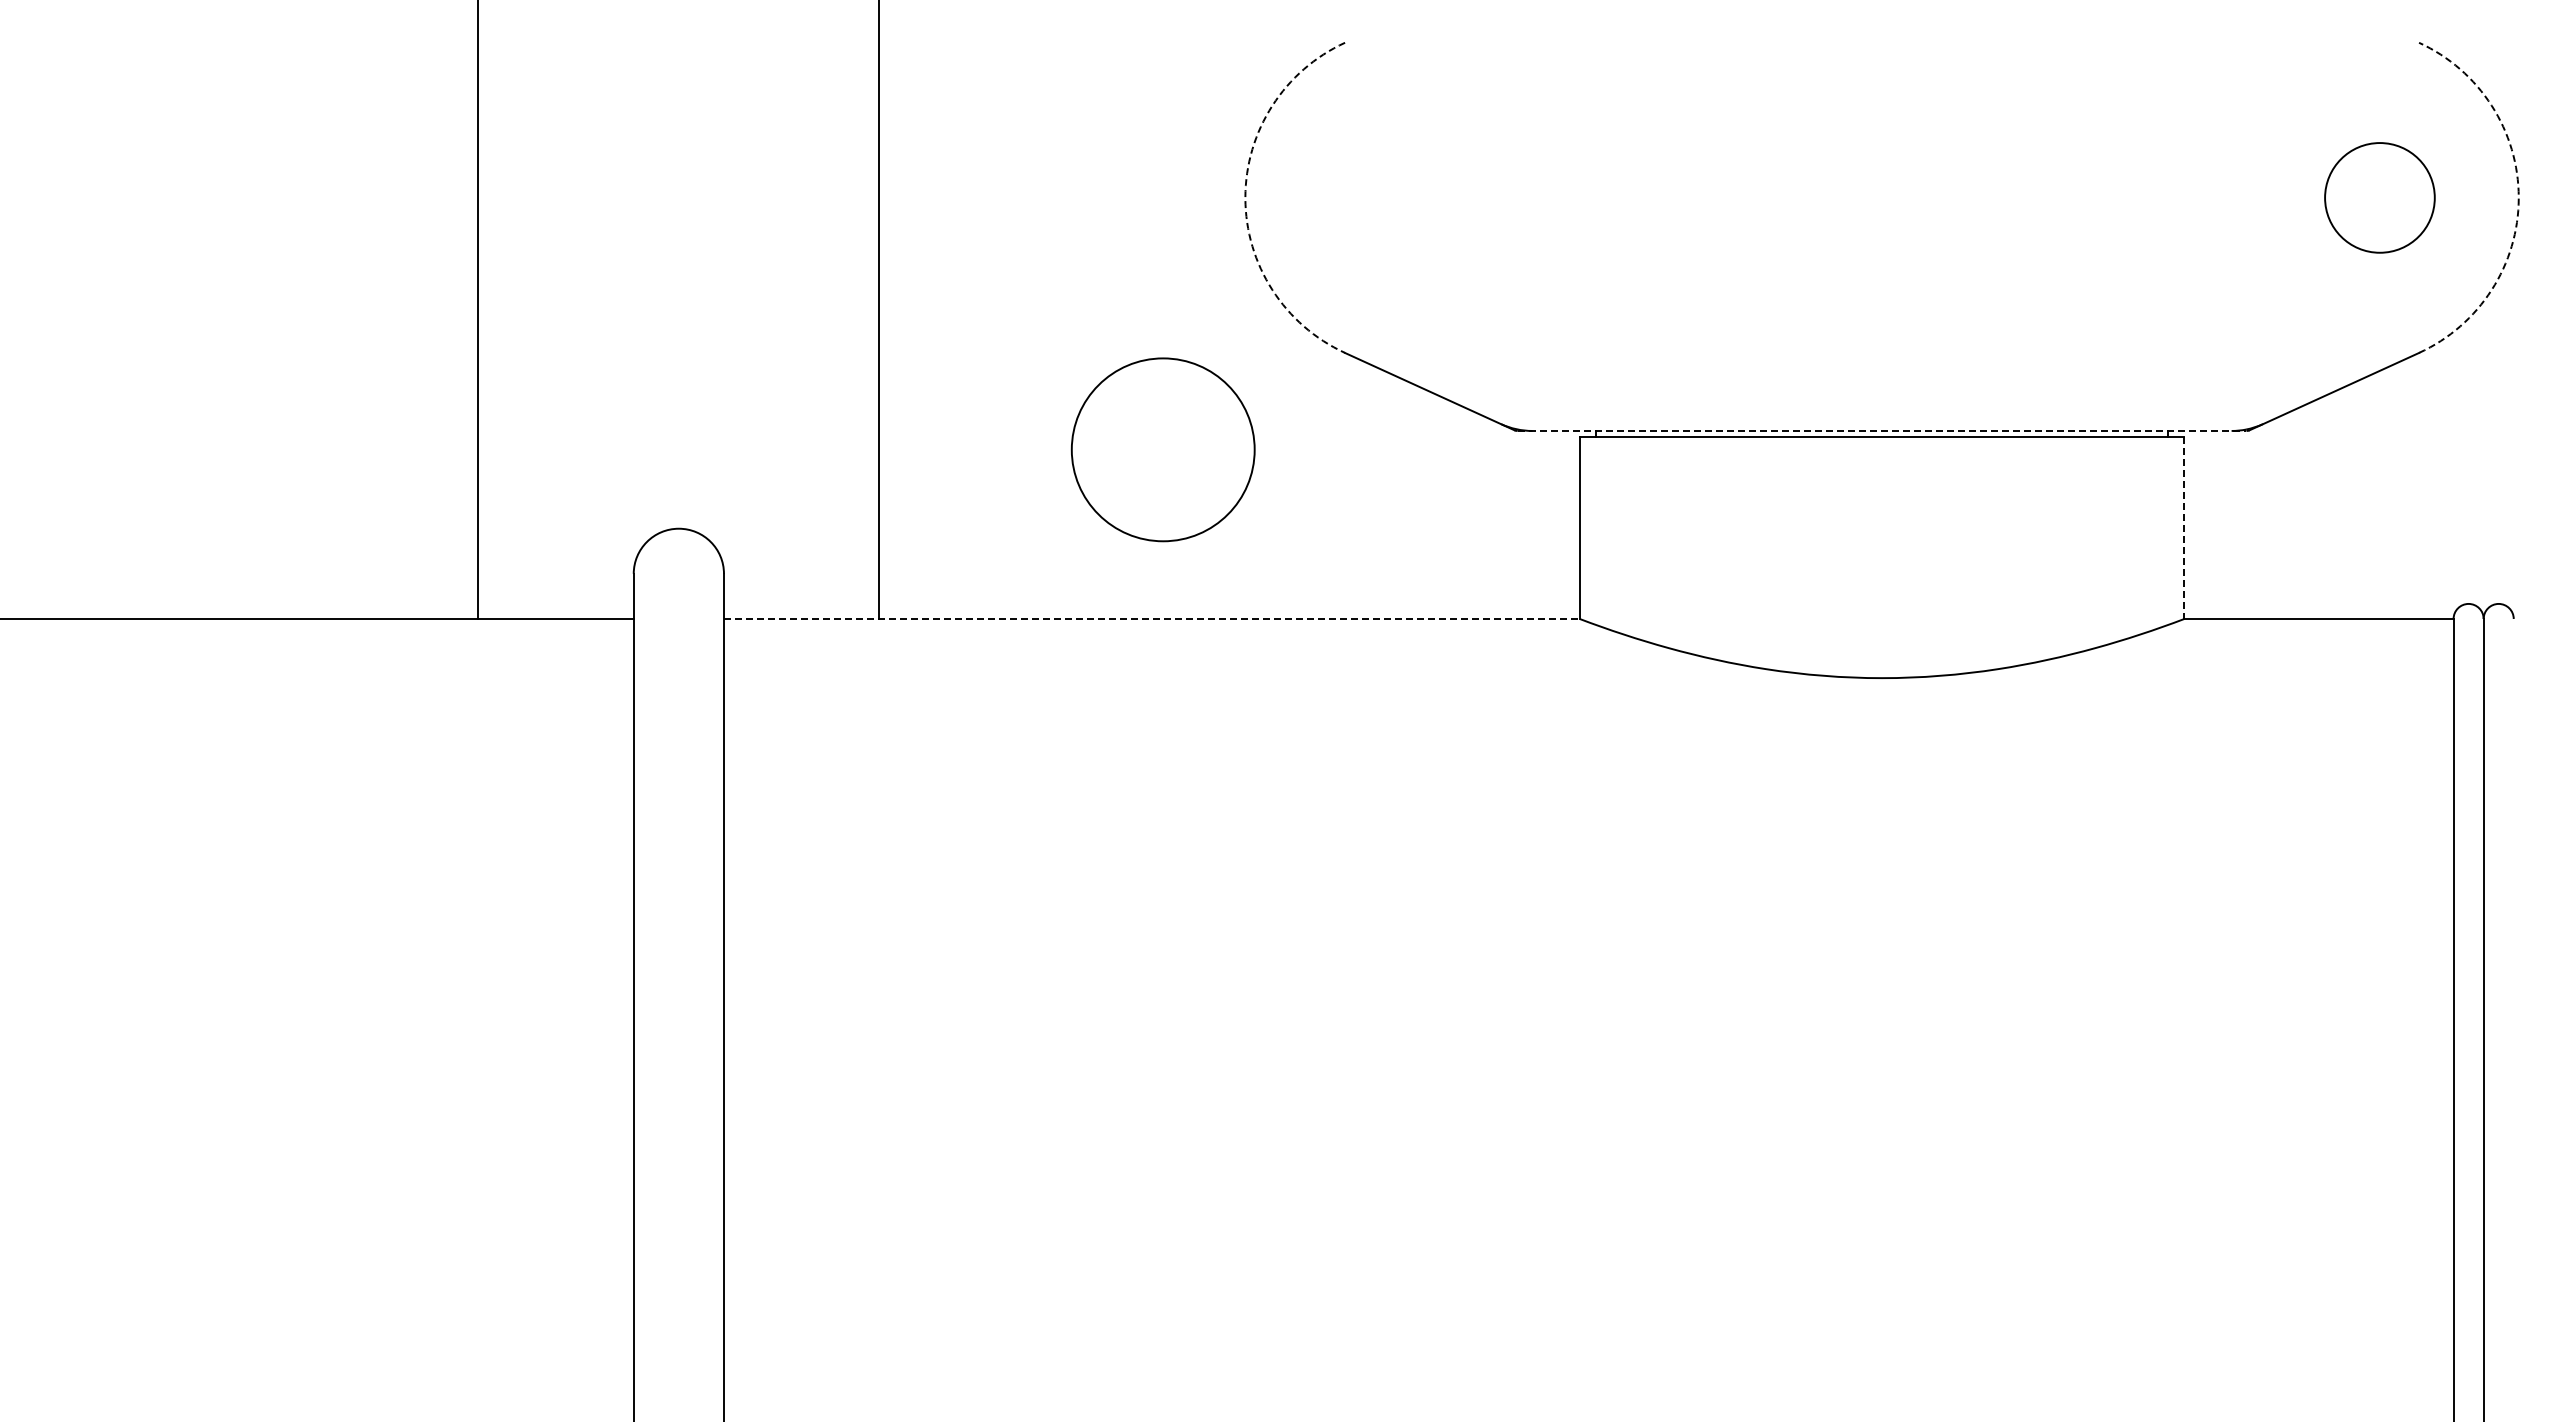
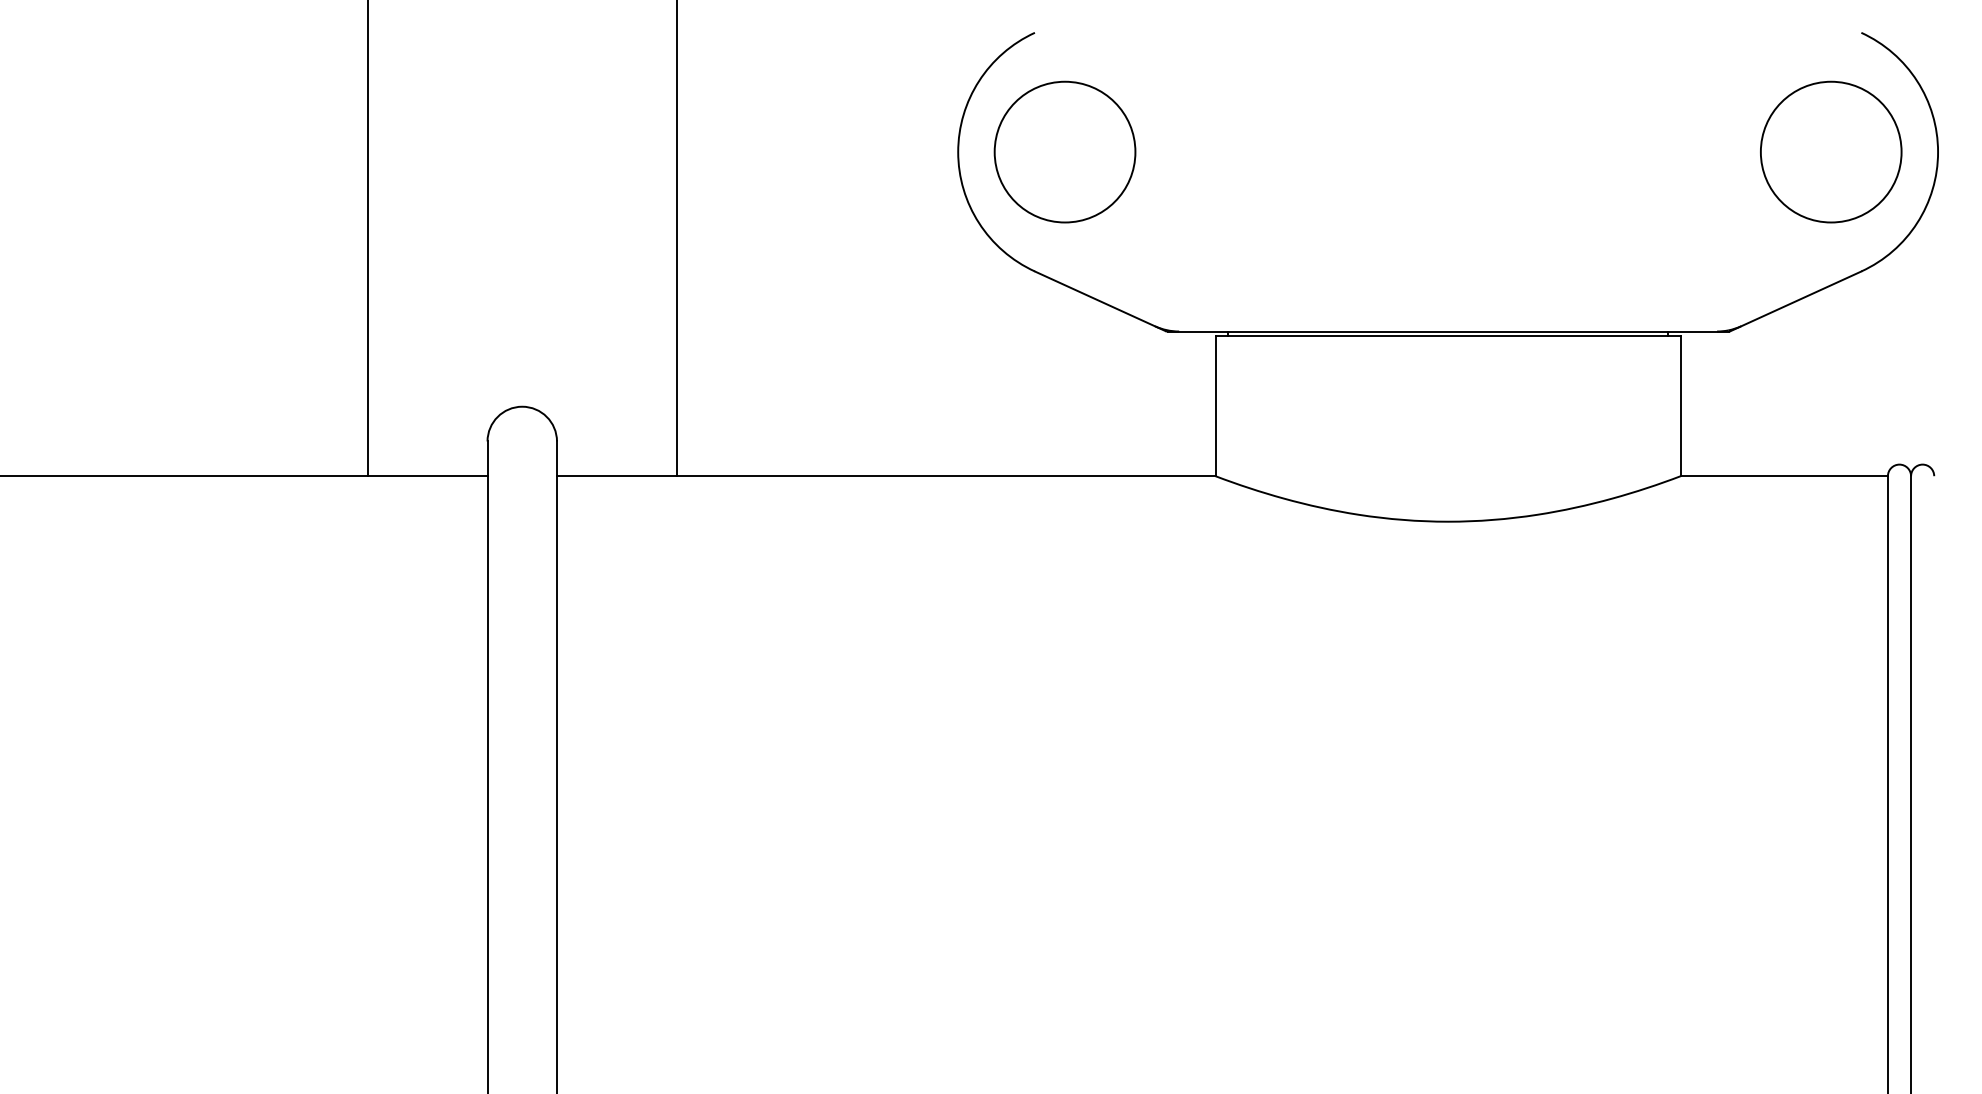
arc: (1245, 197) -> (958, 151), dashed -> solid
circle: (2379, 197) -> (1830, 151), size x1.67
arc: (2518, 197) -> (1937, 151), dashed -> solid
line: (1882, 430) -> (1448, 331), dashed -> solid
circle: (1162, 449) -> (1064, 151), moved
line: (2184, 528) -> (1680, 406), dashed -> solid
line: (1151, 618) -> (885, 475), dashed -> solid

